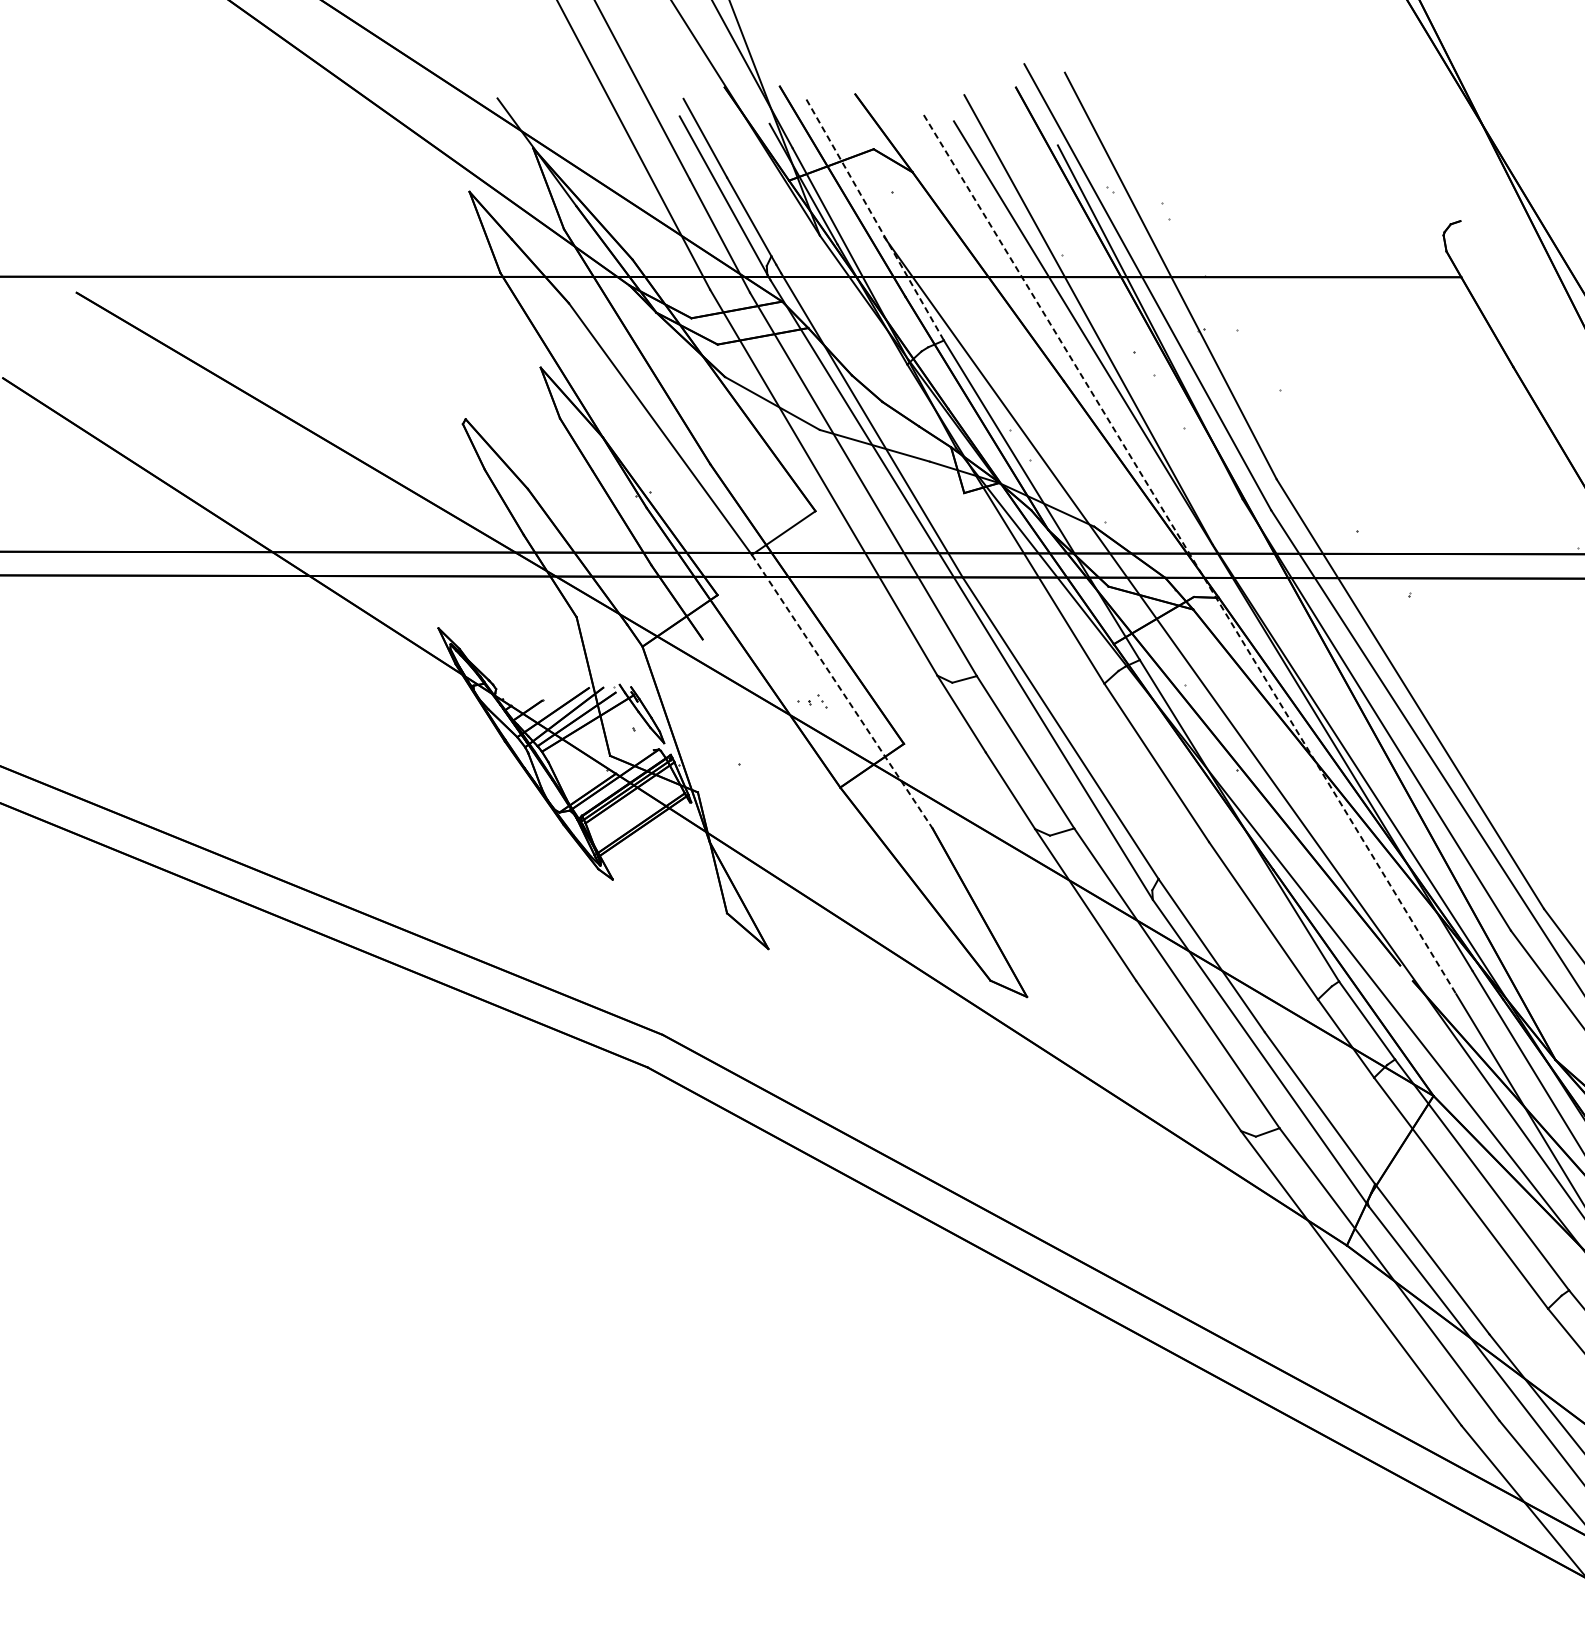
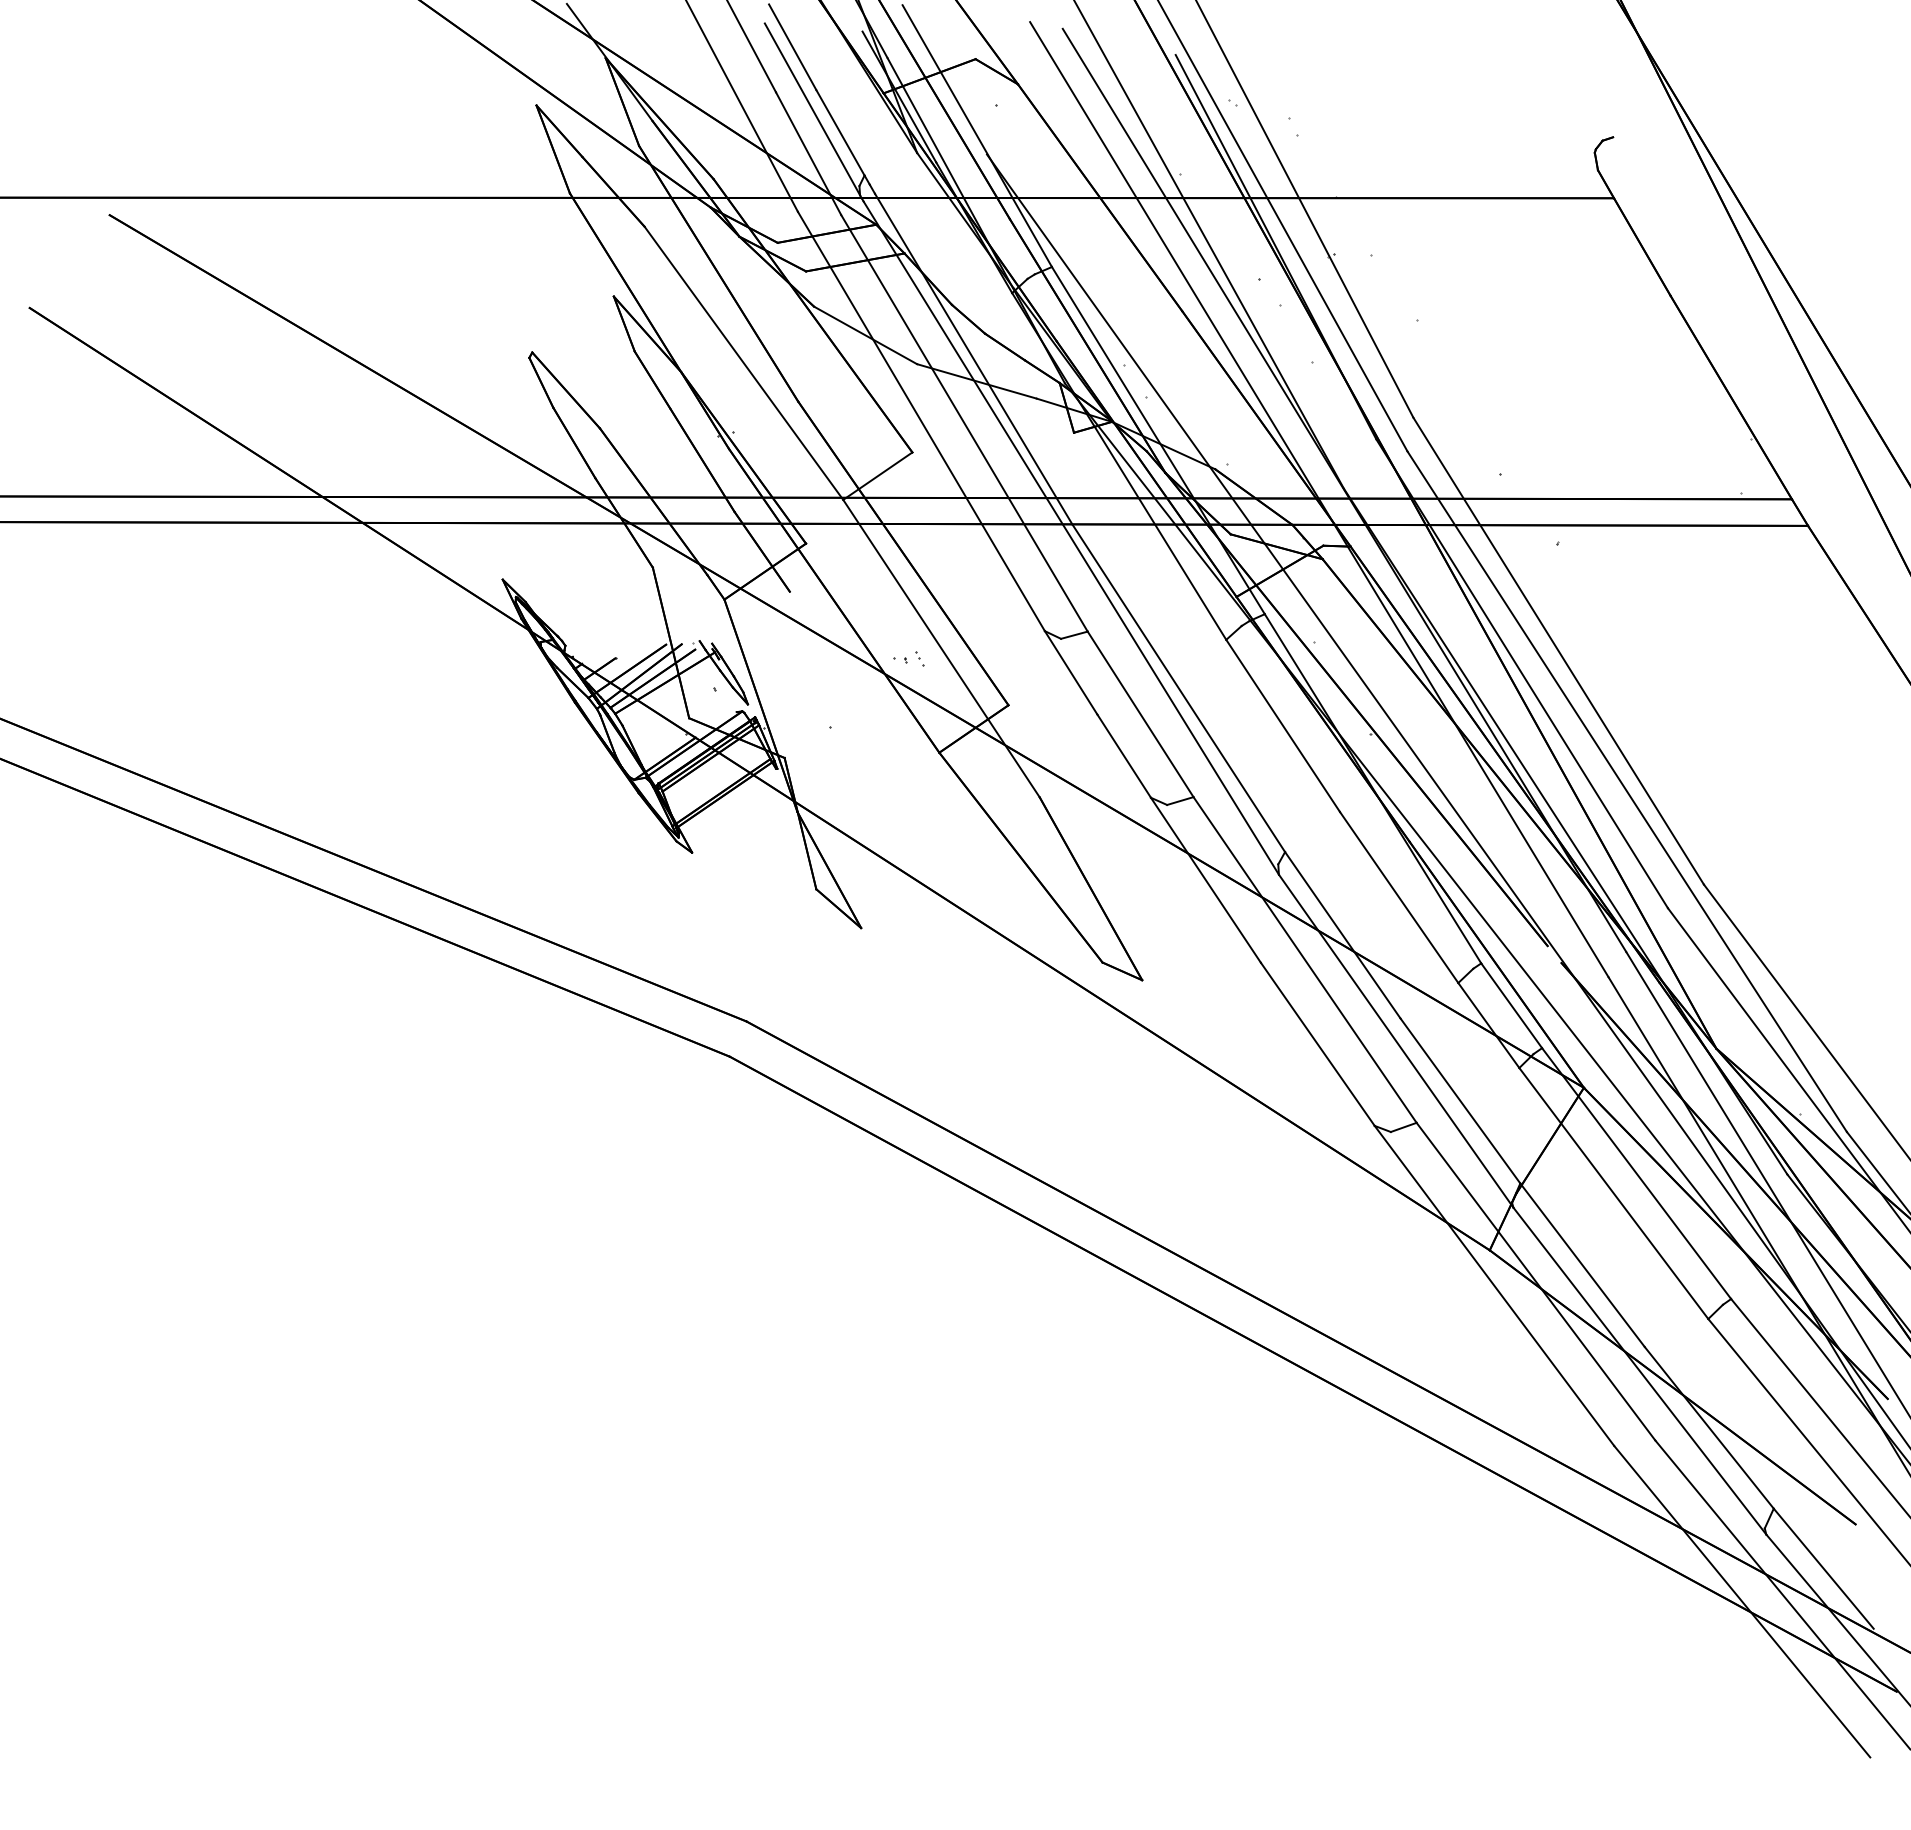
line: (875, 220) -> (977, 136), dashed -> solid
line: (1190, 555) -> (1319, 500), dashed -> solid
line: (842, 692) -> (941, 649), dashed -> solid

